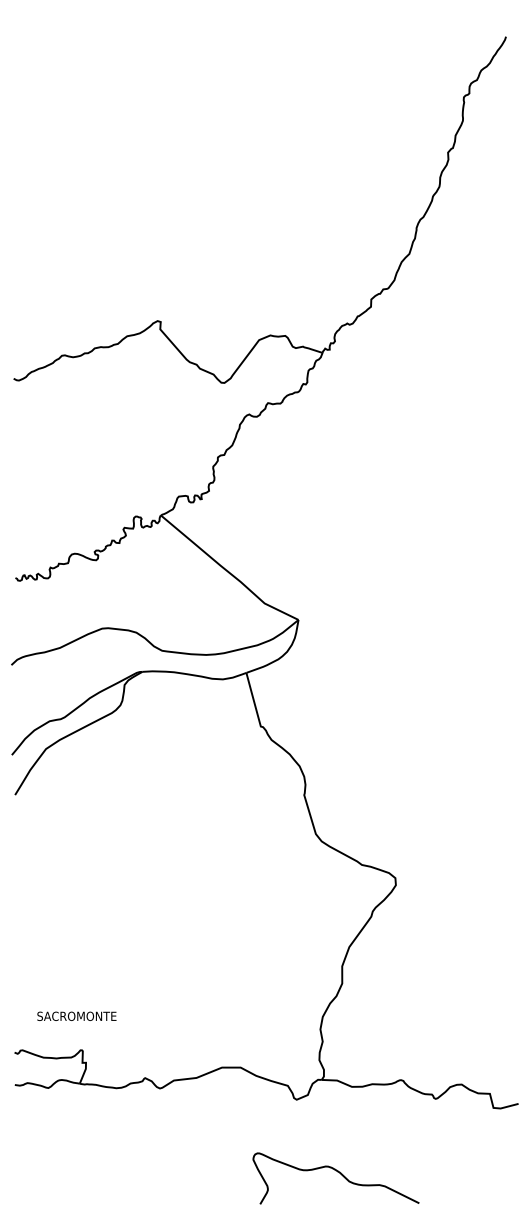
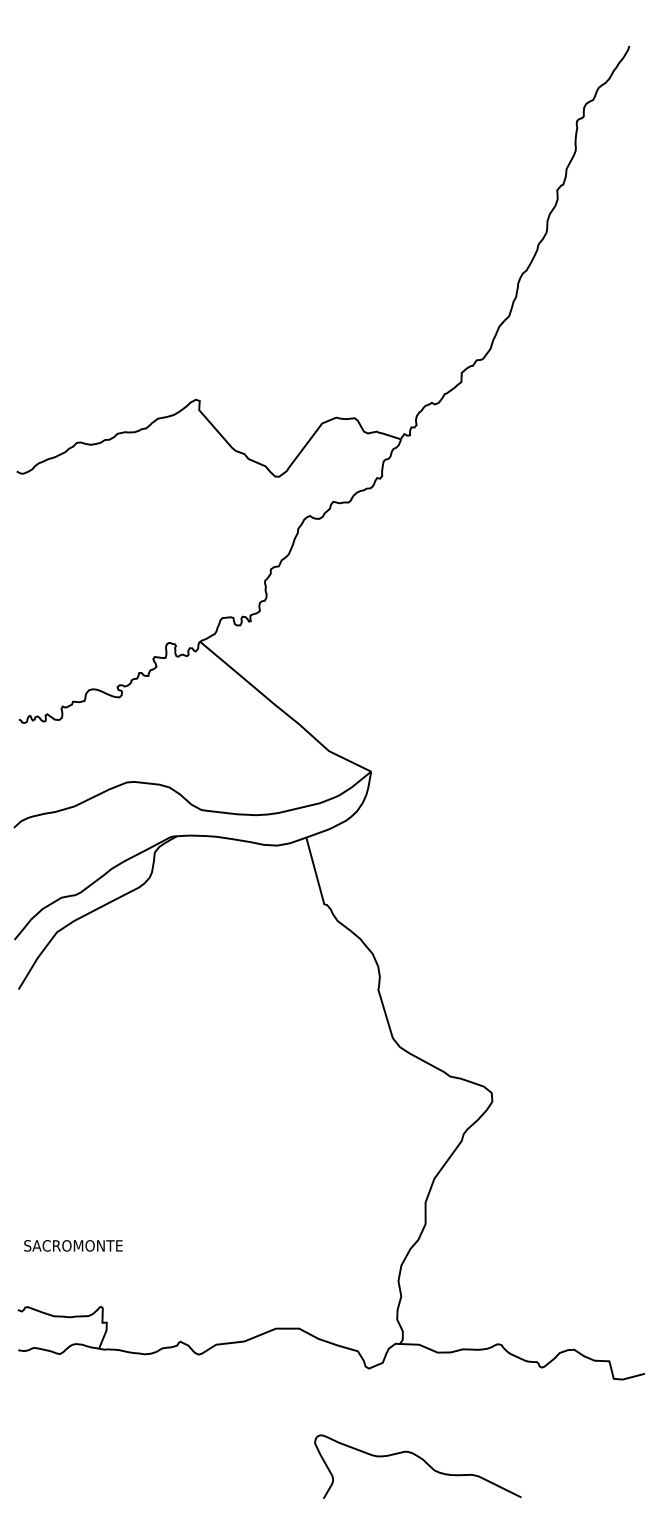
text: (76, 1016) -> (73, 1245), moved

